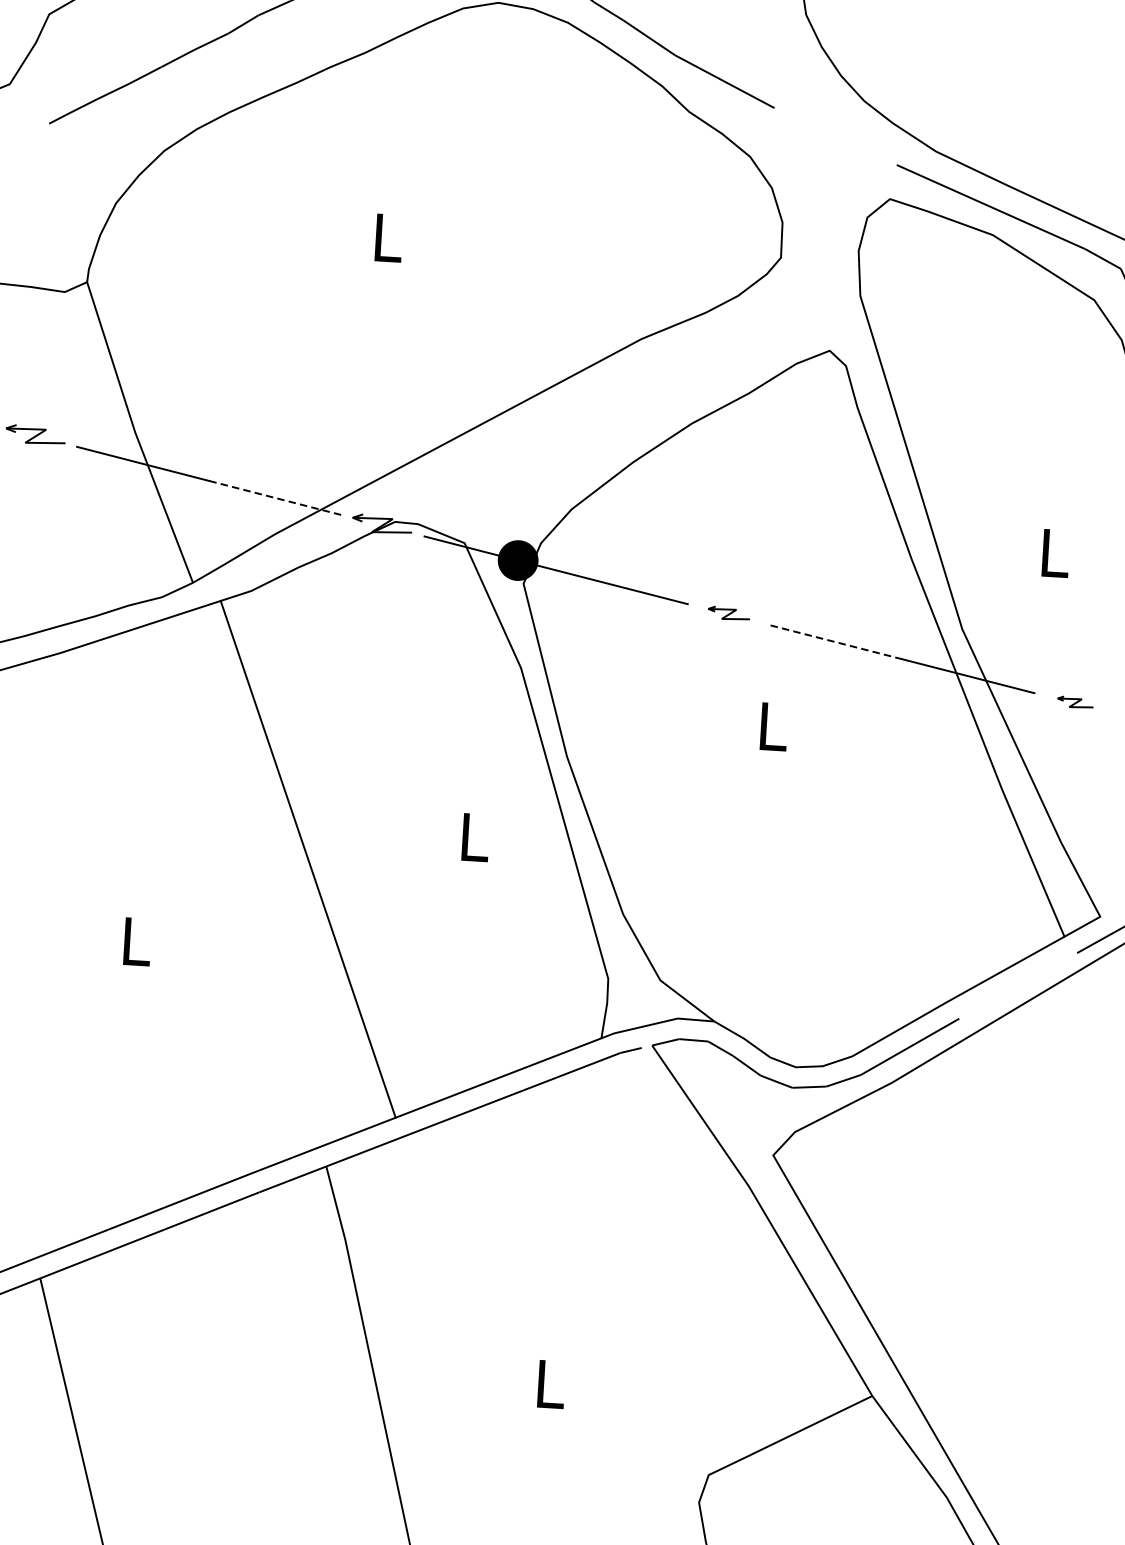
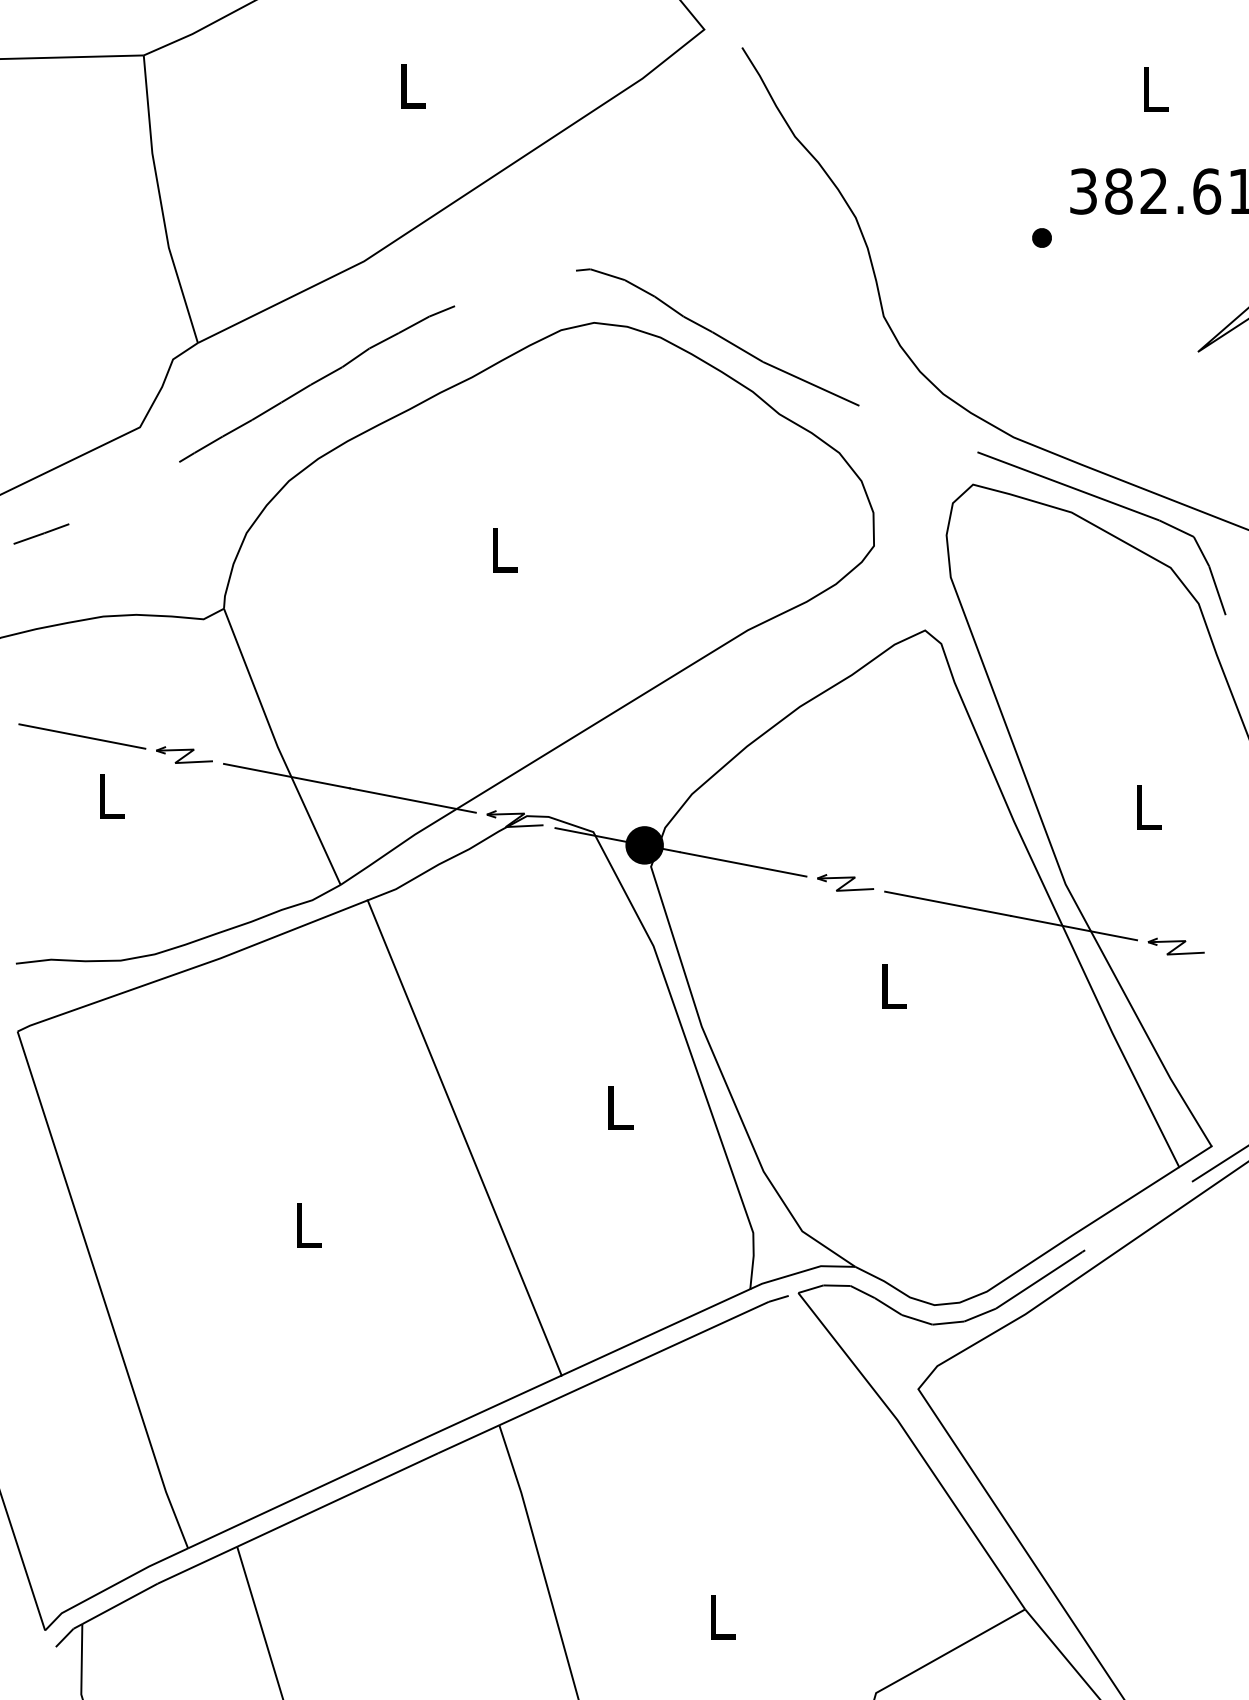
line: (274, 497) -> (412, 800), dashed -> solid
part: (728, 613) -> (845, 882), size x1.43
line: (835, 641) -> (947, 903), dashed -> solid
part: (1074, 702) -> (1175, 946), size x1.67

